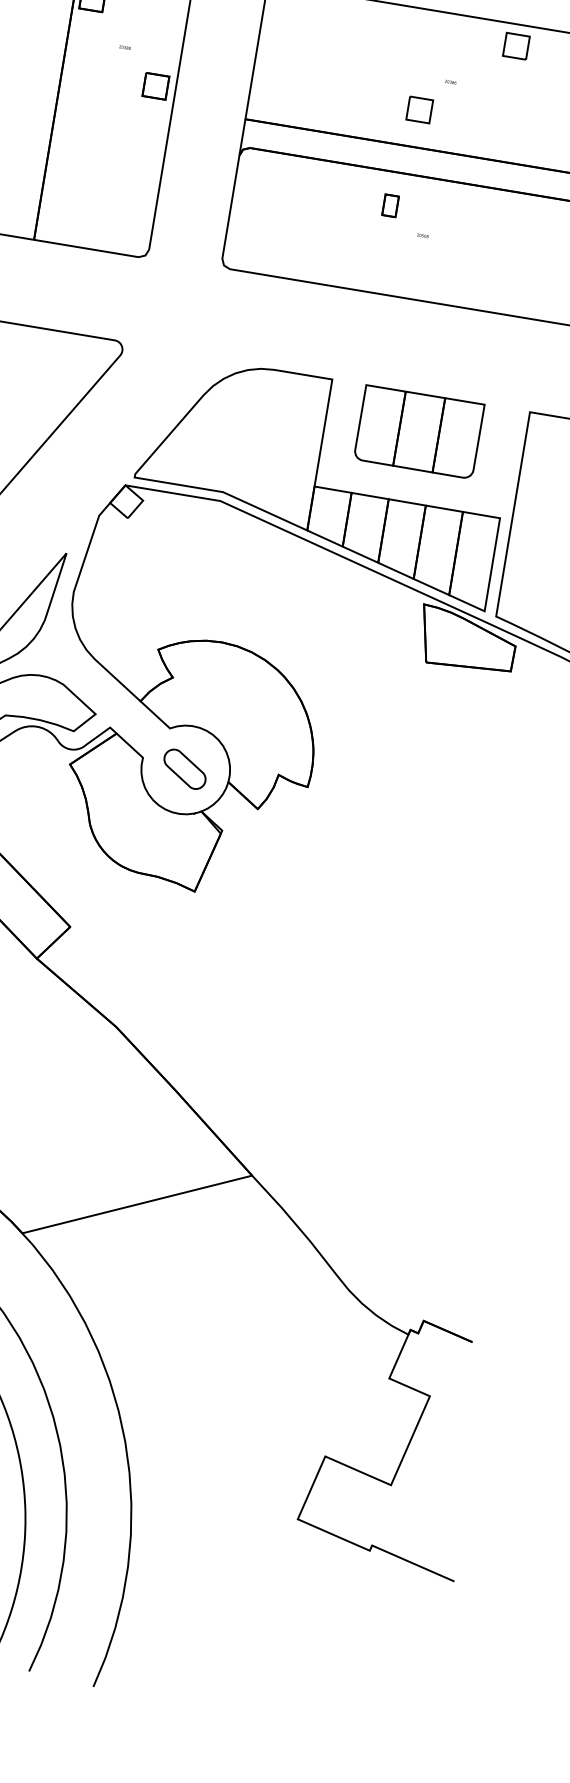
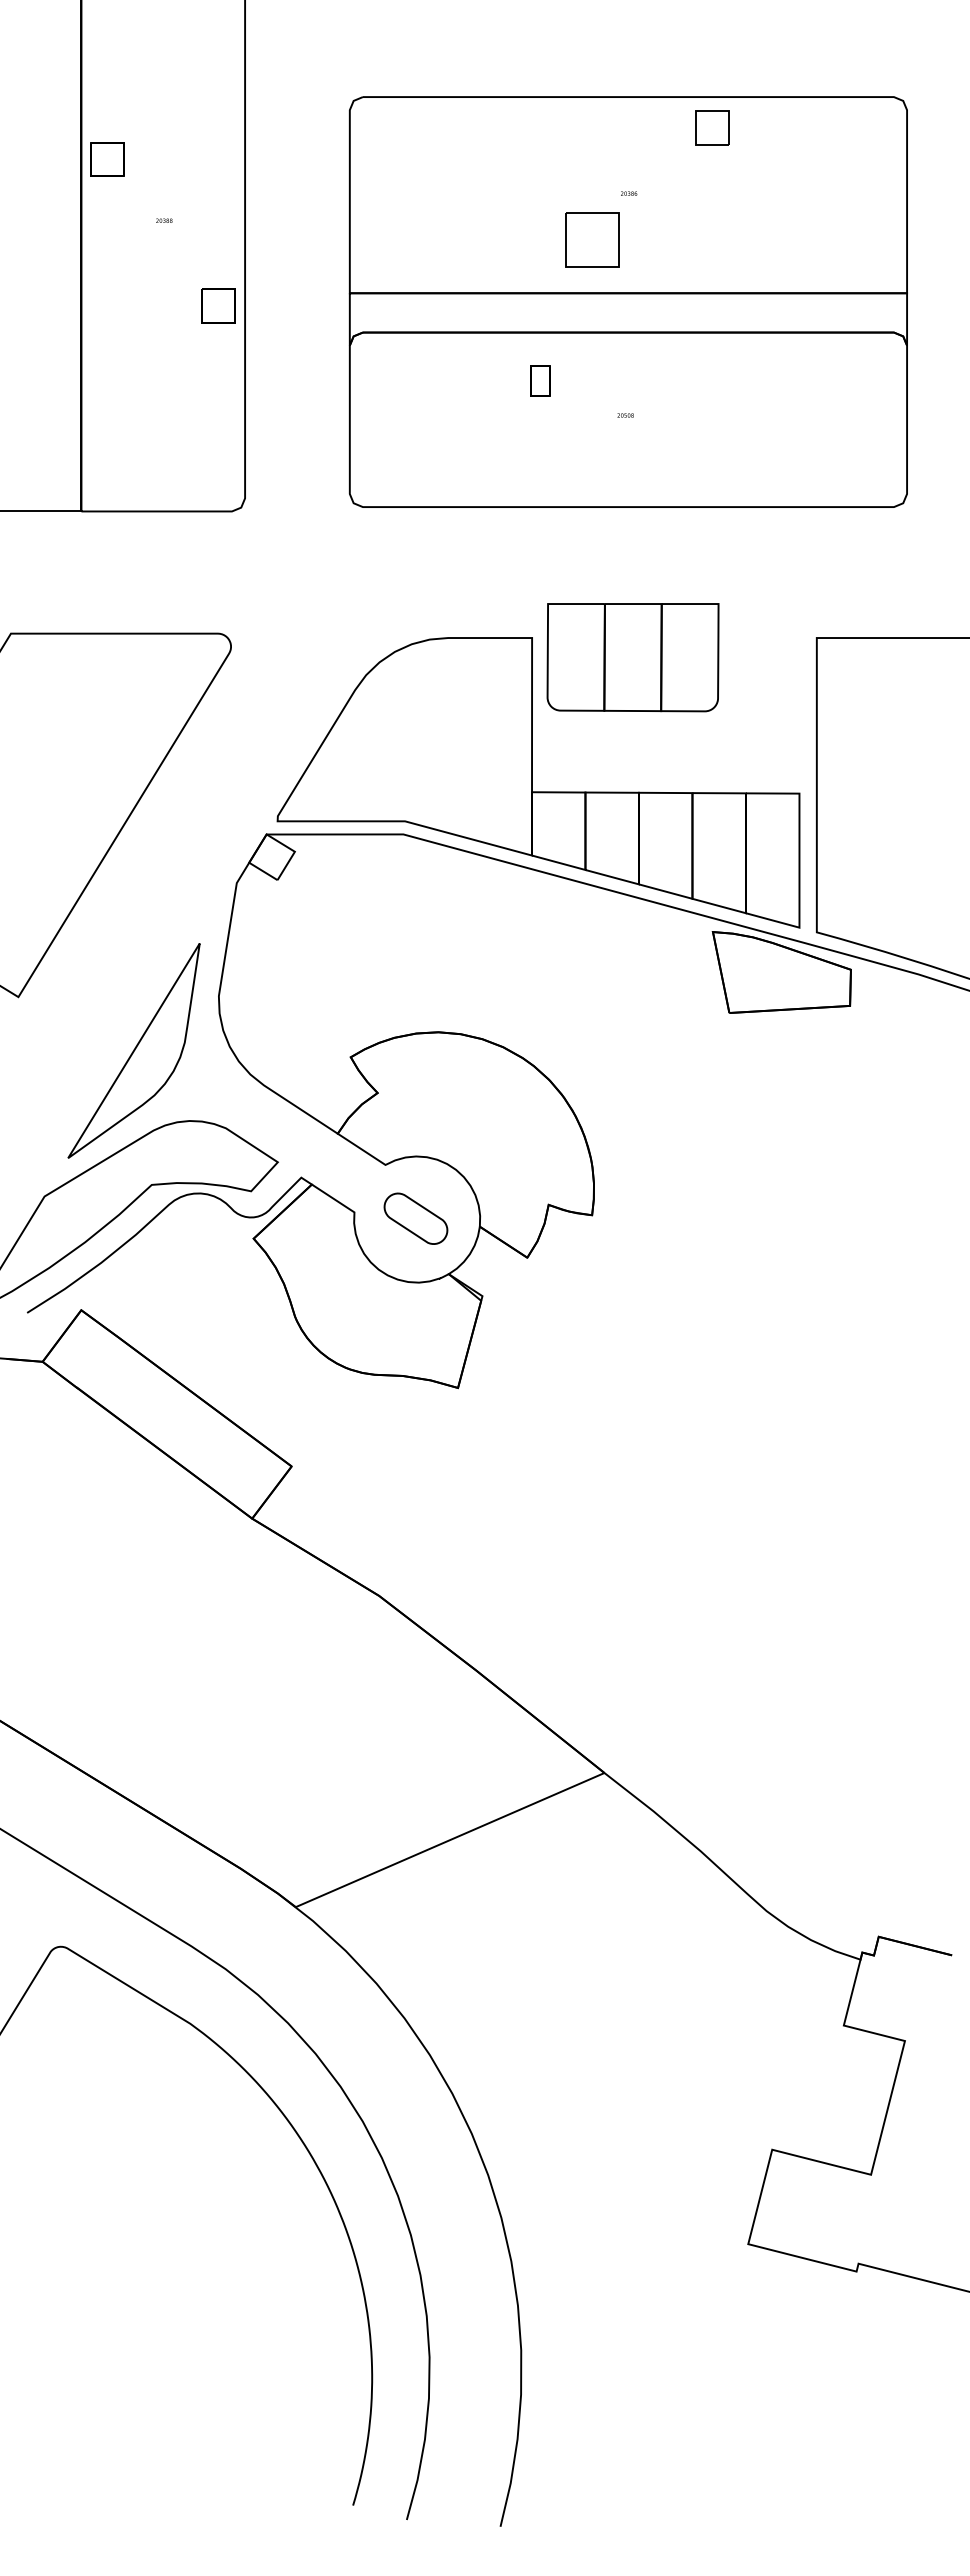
part: (155, 86) -> (218, 305), moved
part: (419, 109) -> (591, 239), size x1.6
part: (390, 205) -> (540, 380), moved
part: (418, 431) -> (632, 657), moved

